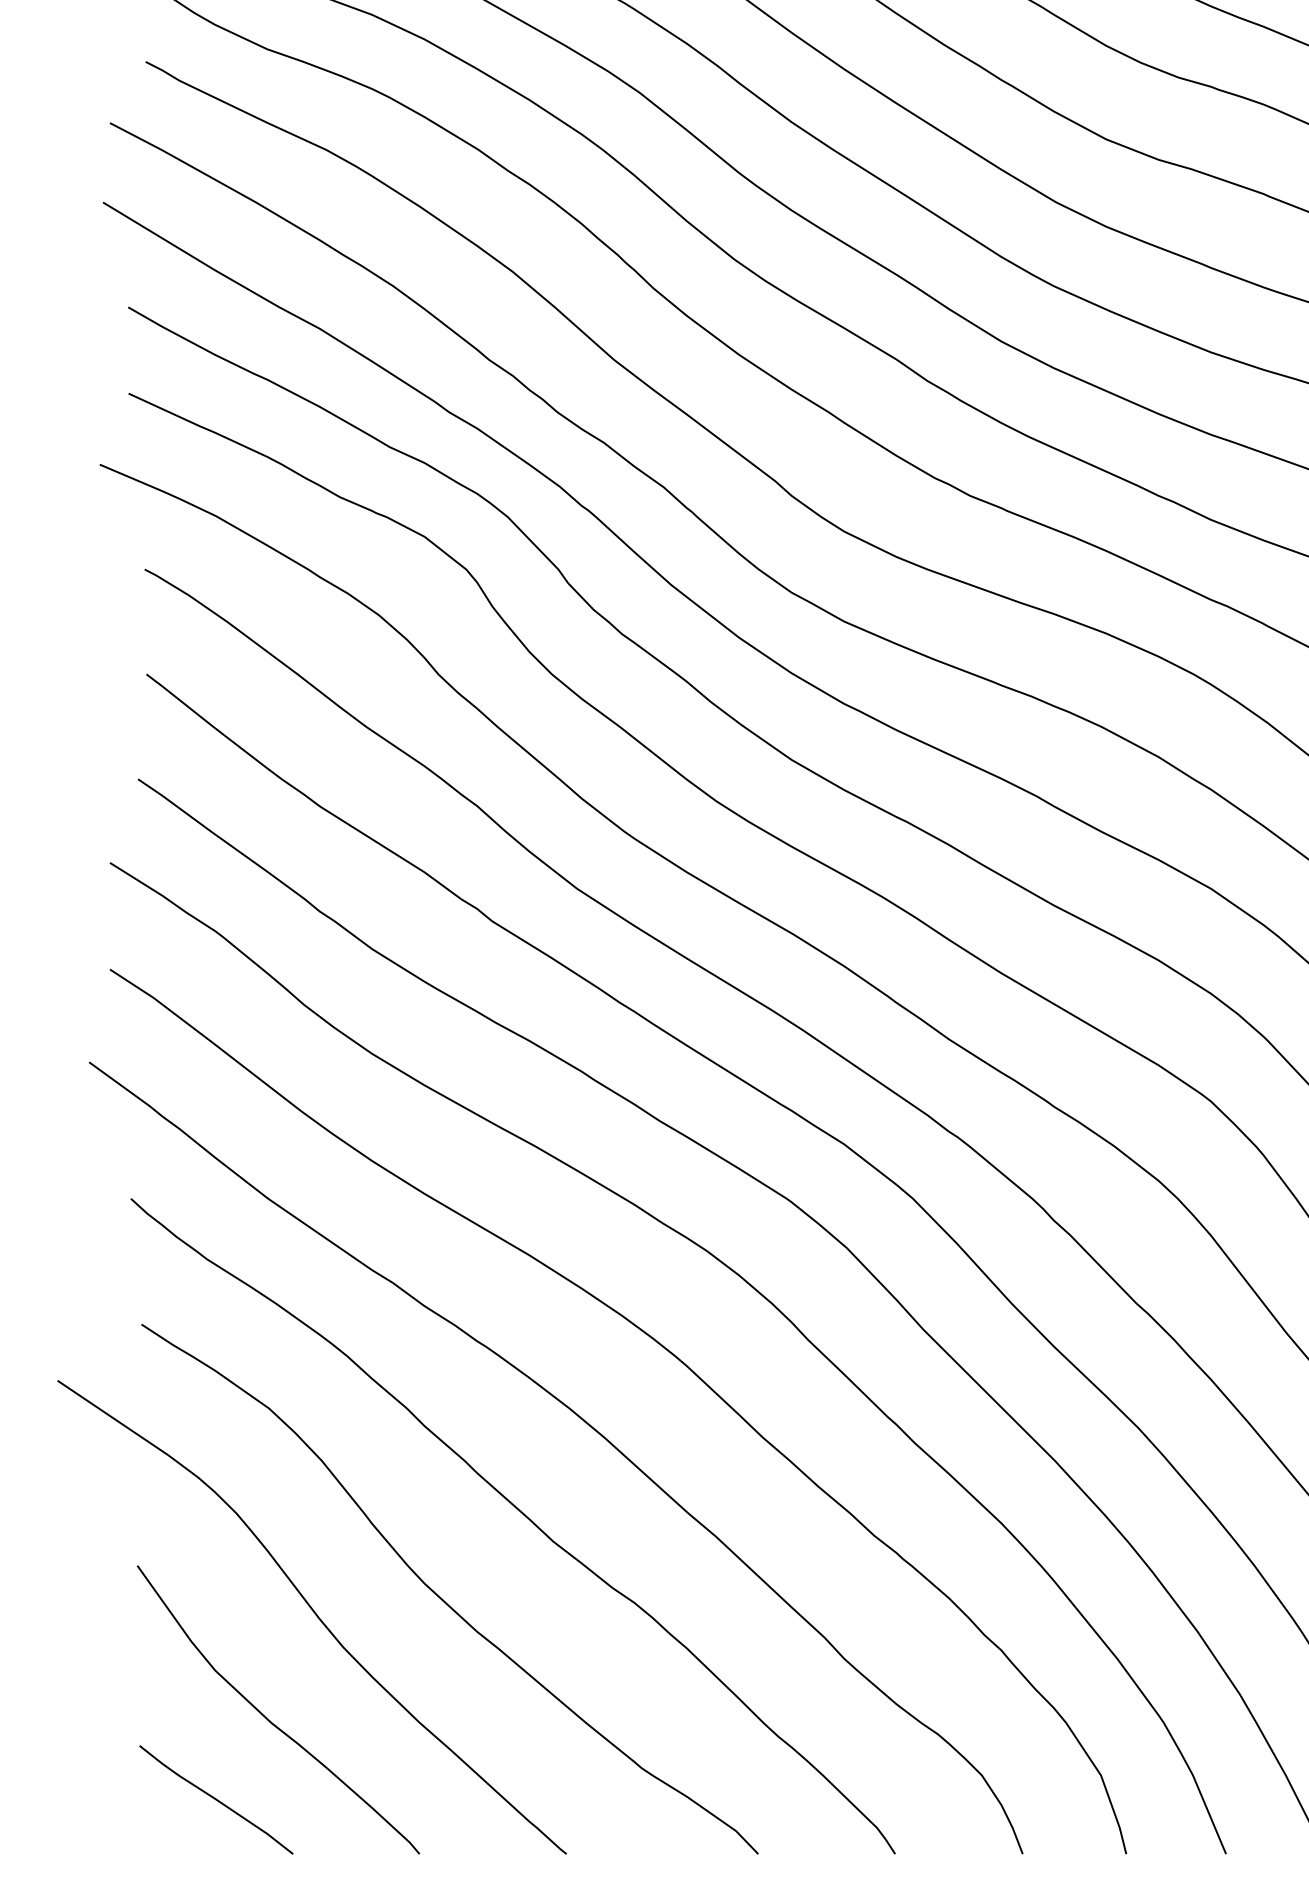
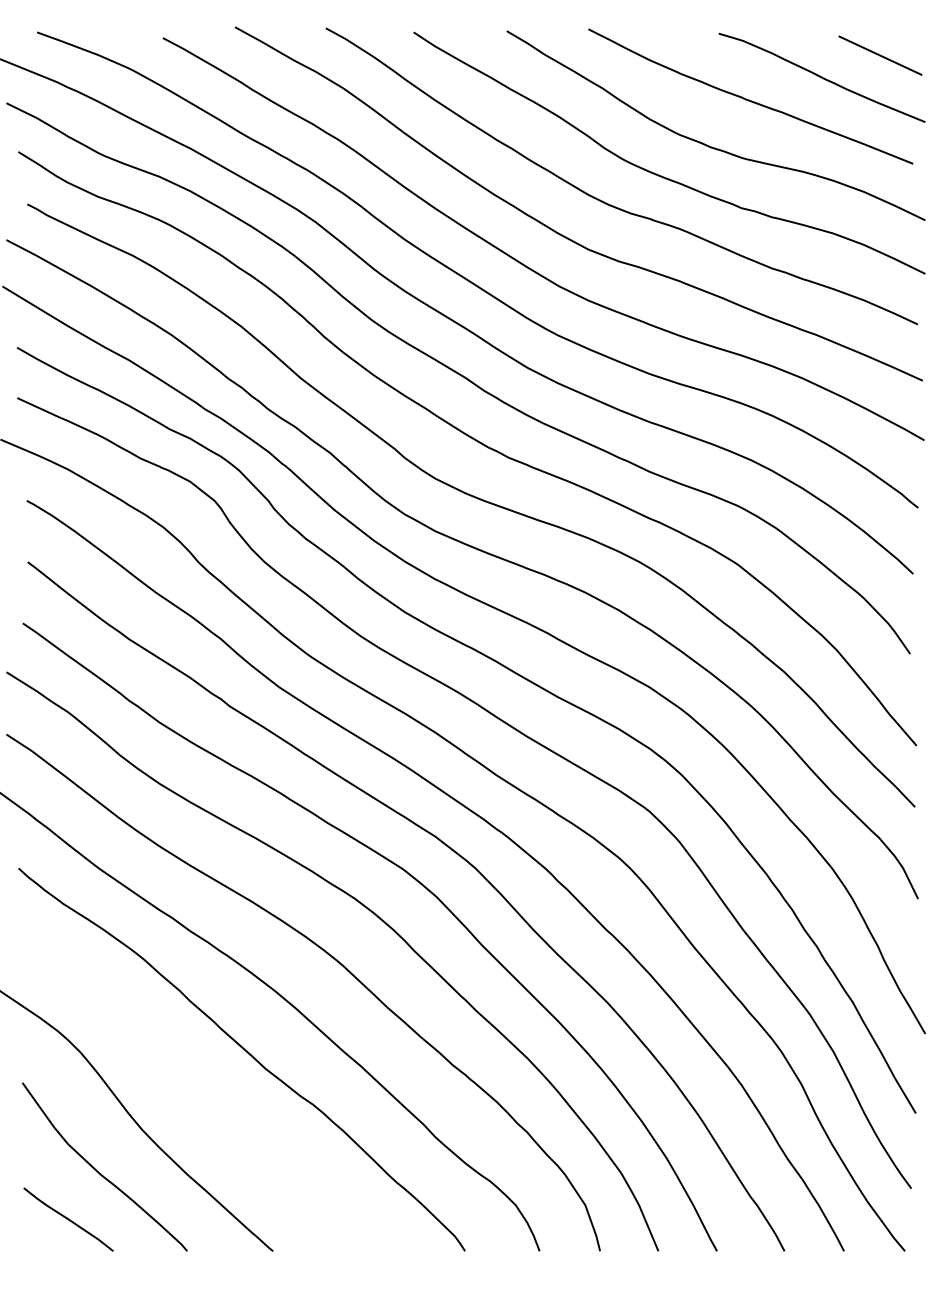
curve: (440, 1596) -> (199, 1100), removed

